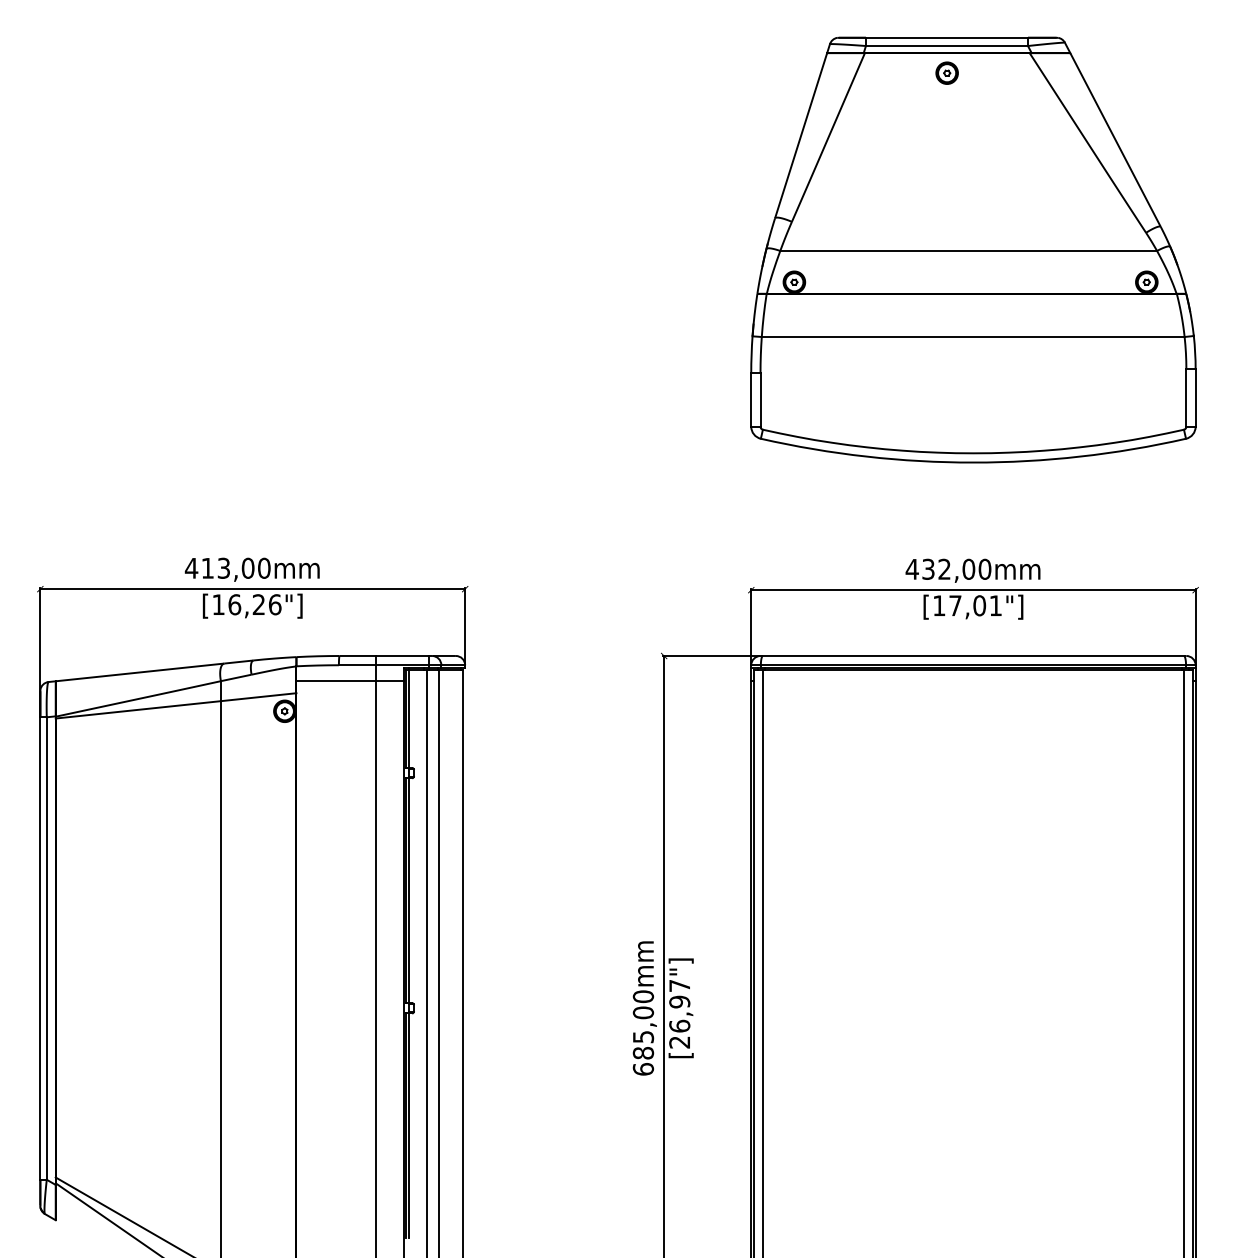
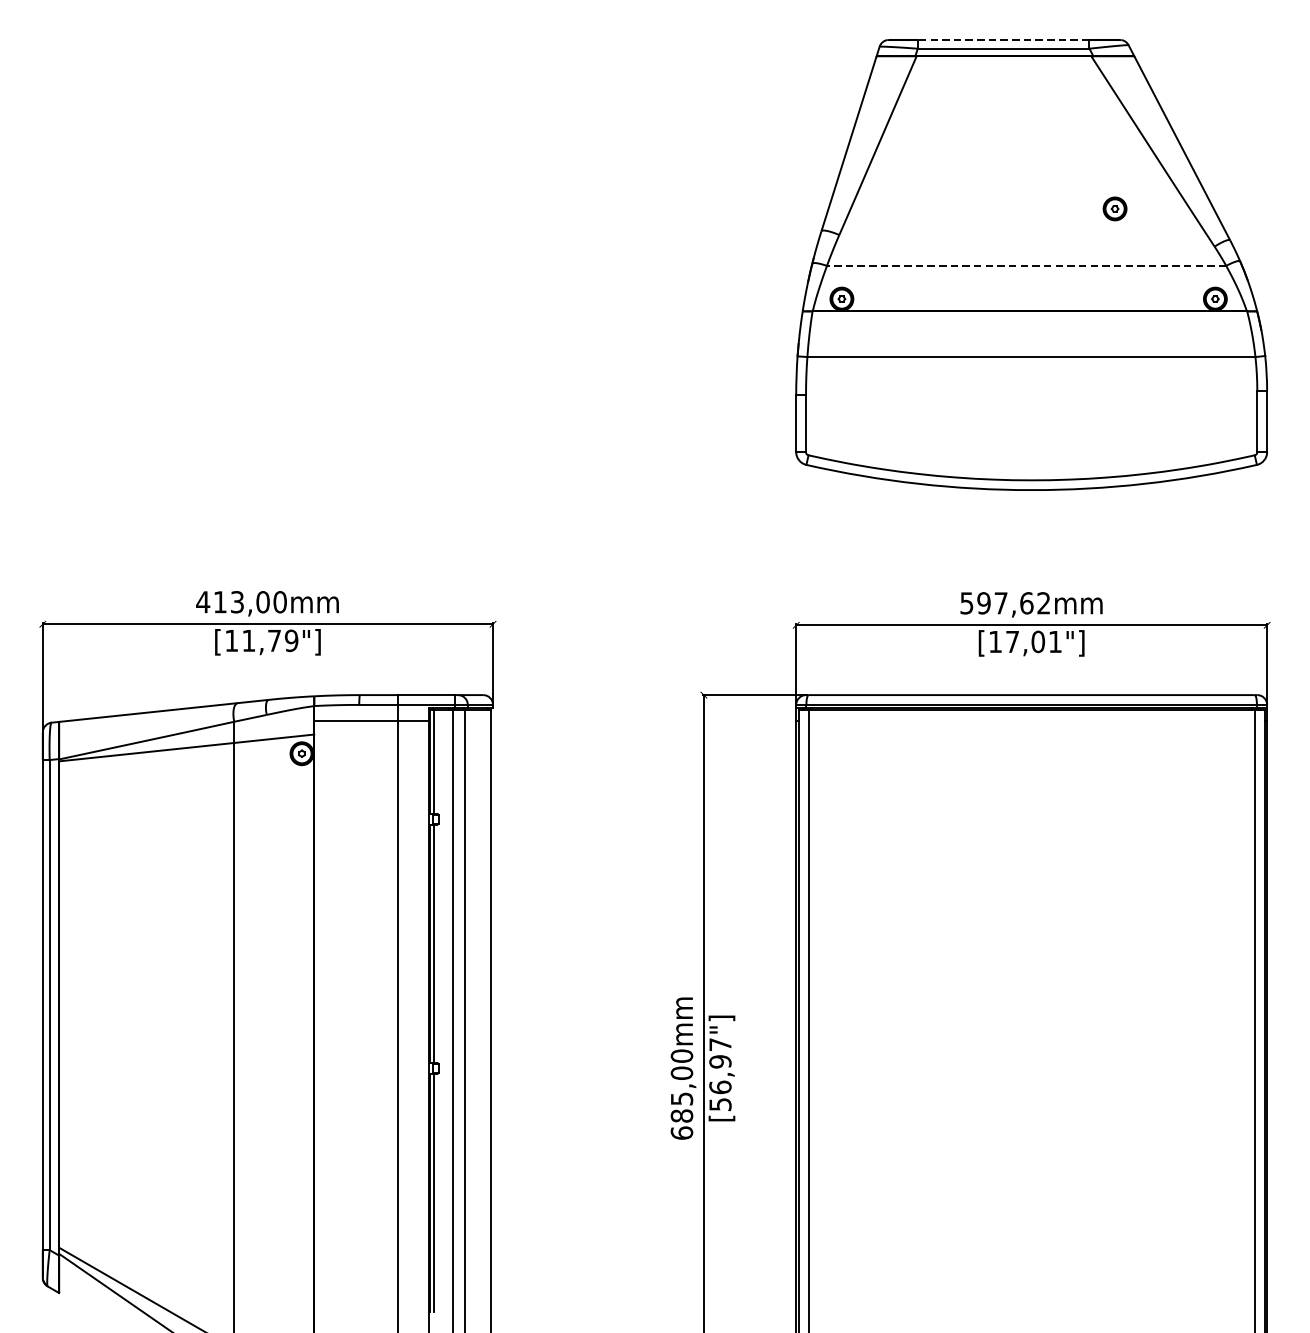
line: (946, 37) -> (1003, 39), solid -> dashed
part: (946, 72) -> (1114, 208), moved
line: (968, 250) -> (1026, 265), solid -> dashed
text: (948, 568) -> (1005, 602), 432,00mm -> 597,62mm
text: (254, 604) -> (269, 640), [16,26"] -> [11,79"]
text: (679, 1042) -> (720, 1104), [26,97"] -> [56,97"]

